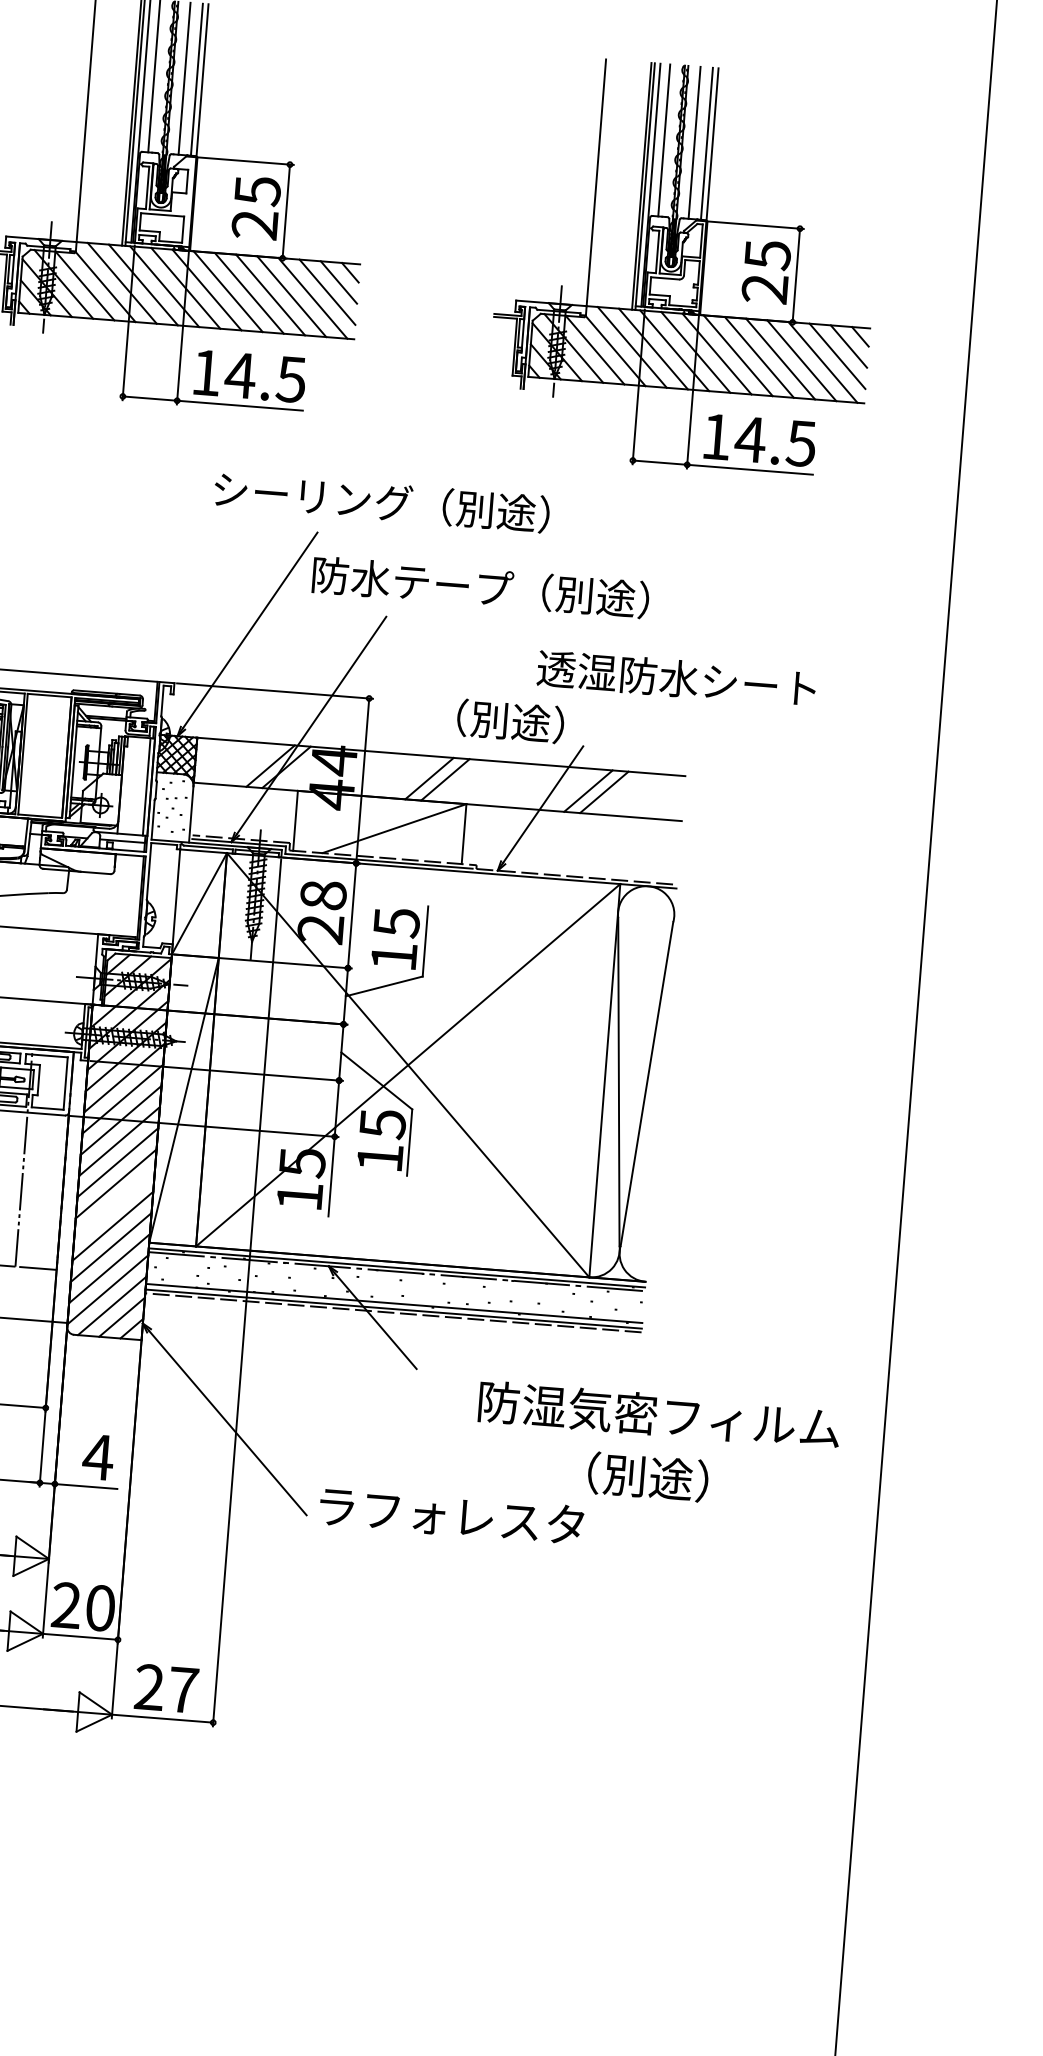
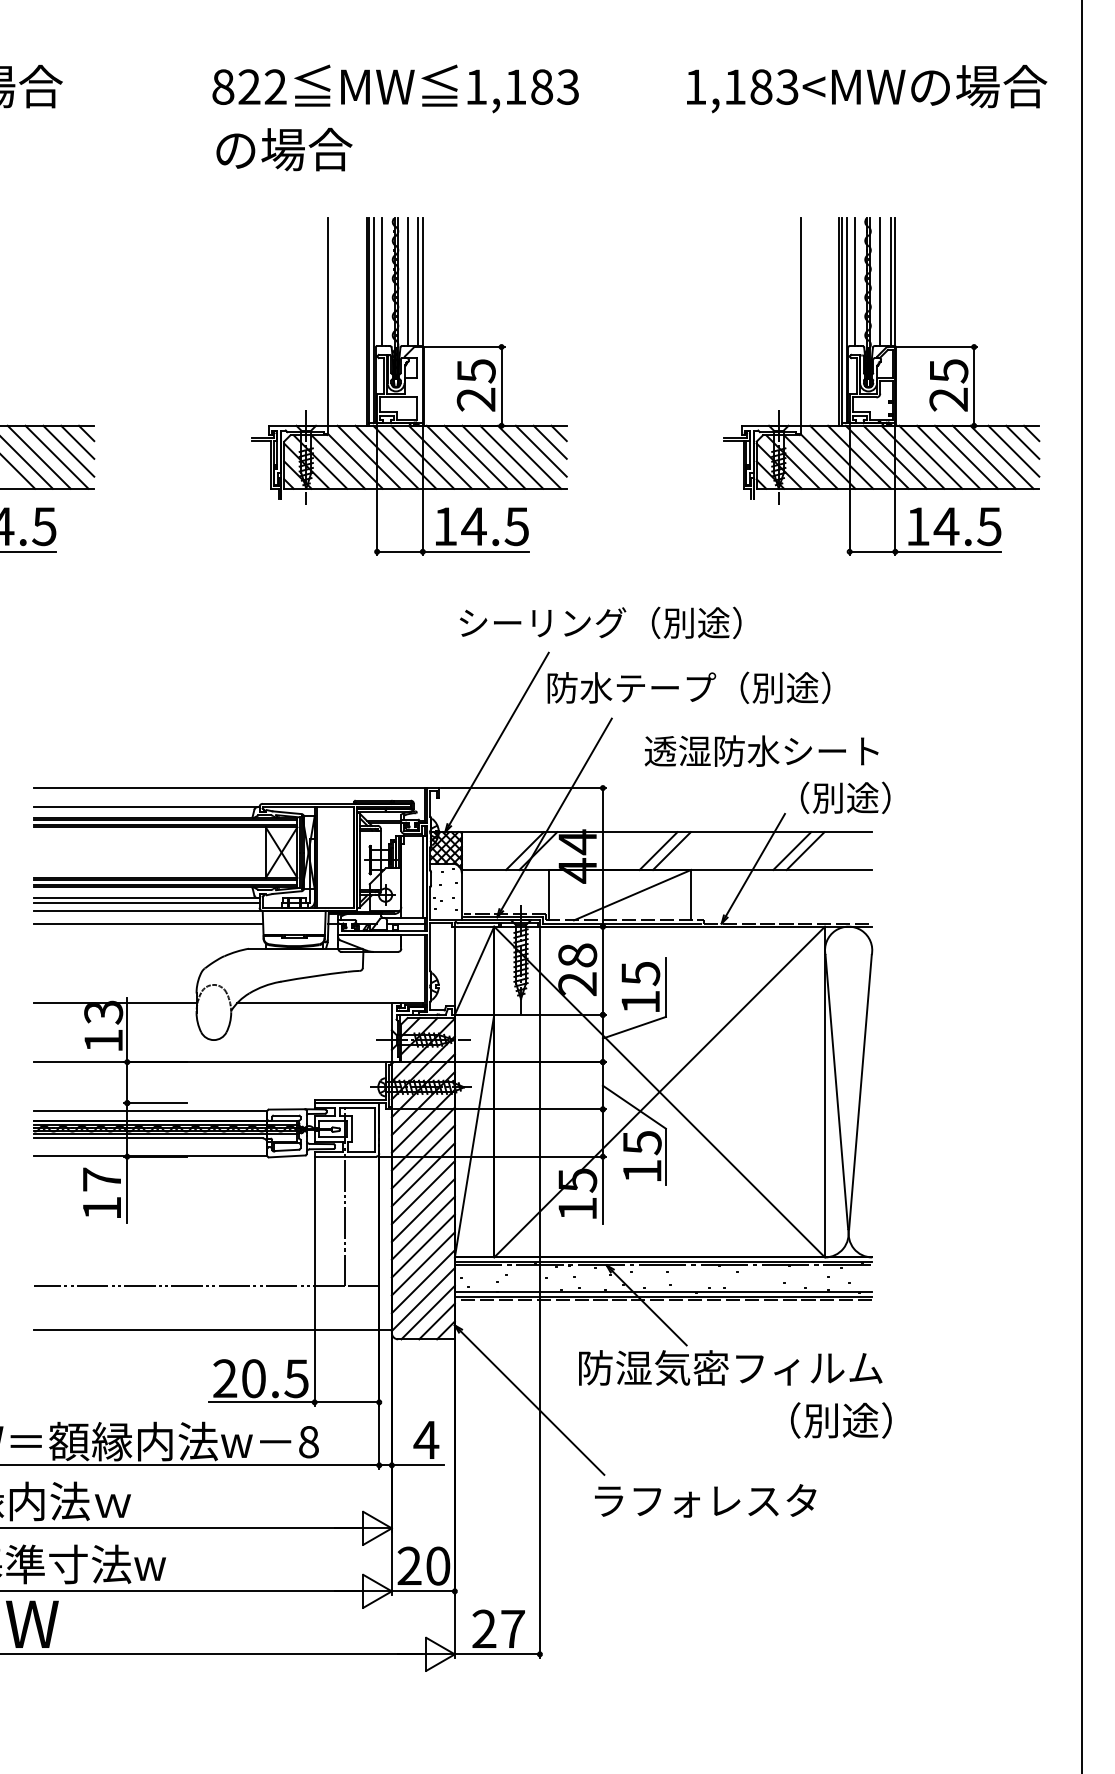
part: (686, 266) -> (881, 386), moved
text: (676, 677) -> (761, 750), moved
text: (510, 720) -> (845, 797), moved
line: (113, 1204) -> (422, 1227), added
text: (659, 1414) -> (730, 1367), moved
text: (648, 1477) -> (841, 1420), moved
text: (451, 1515) -> (705, 1500), moved

